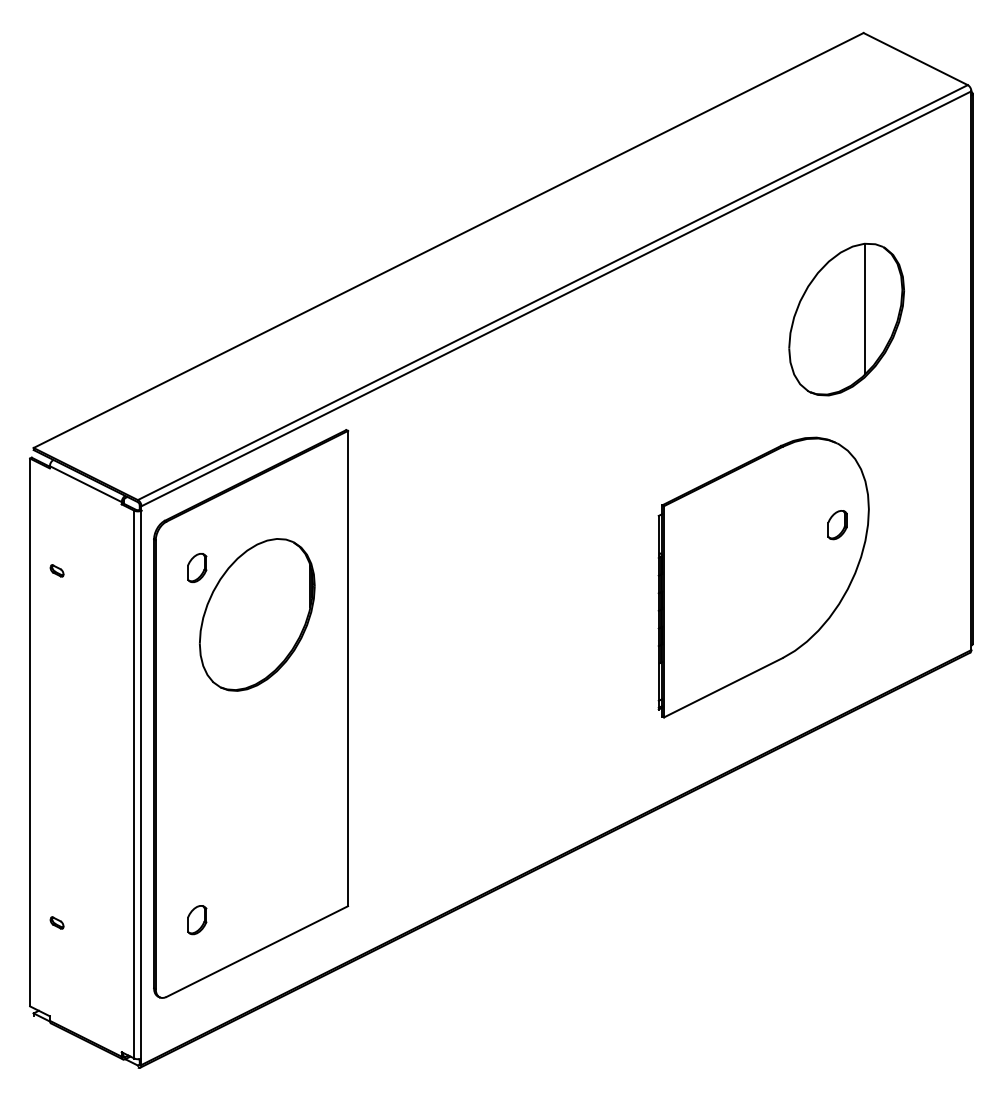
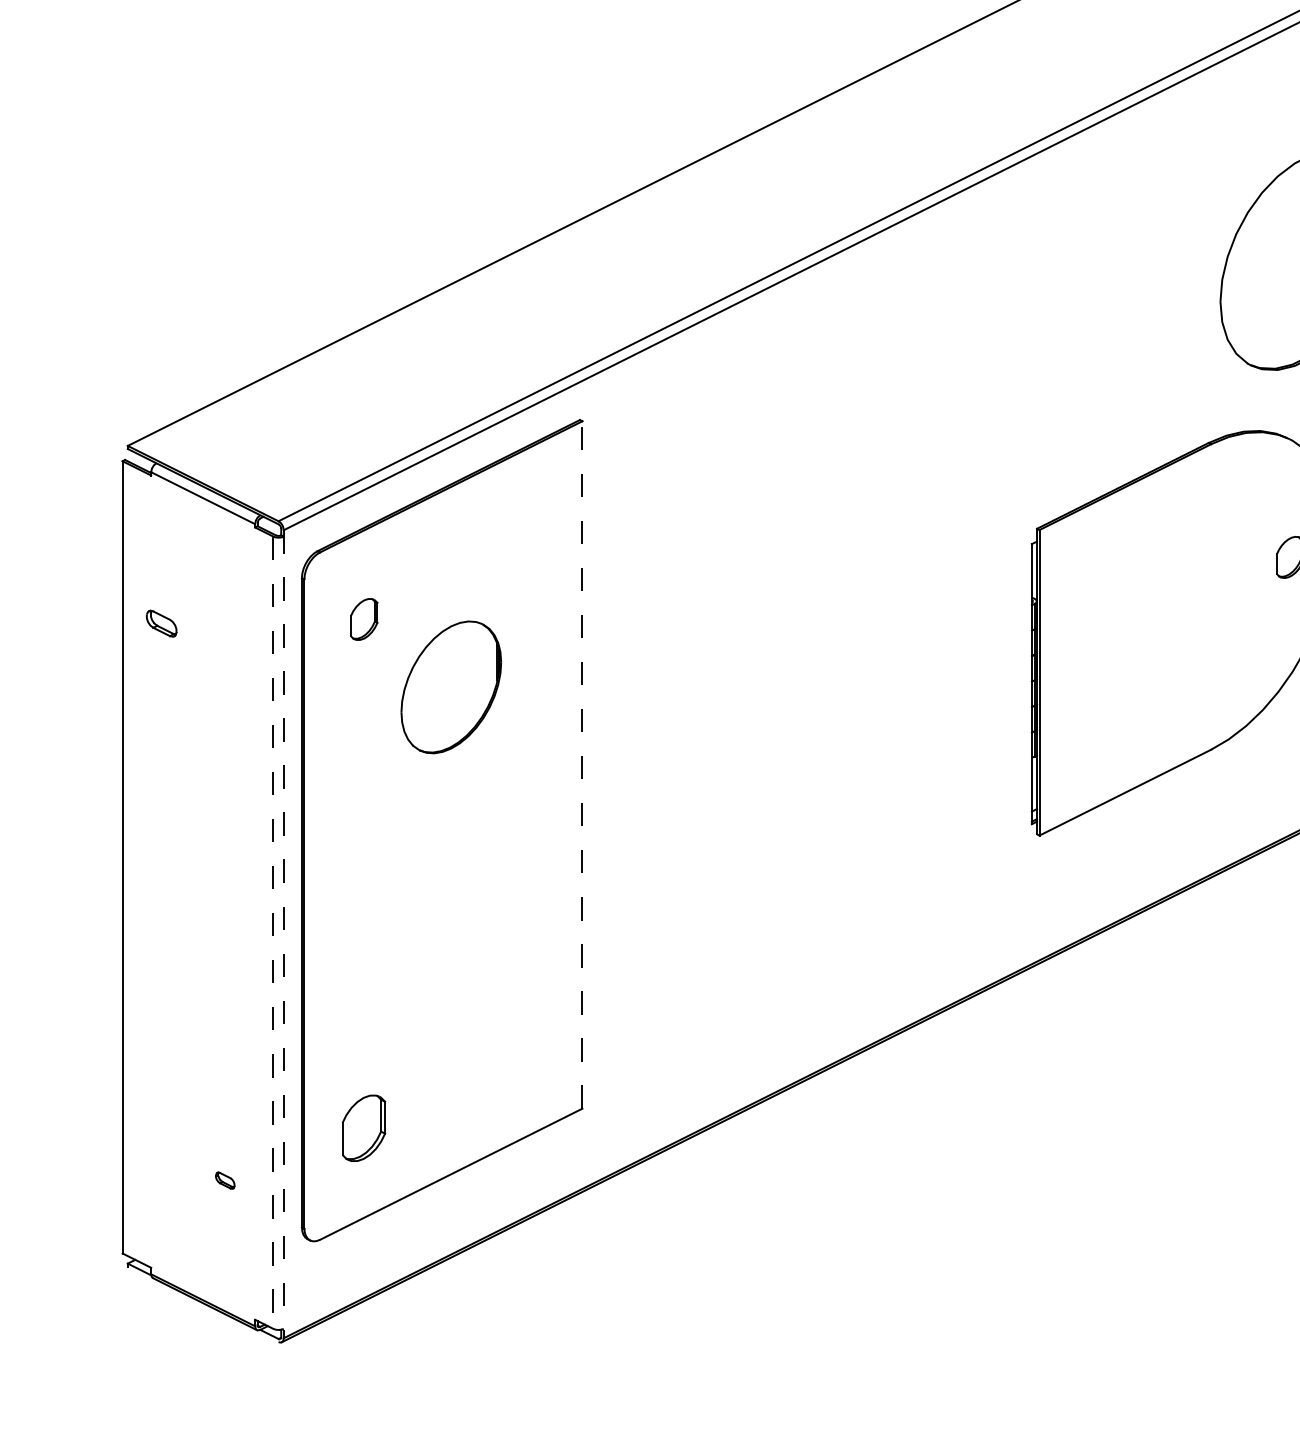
part: (56, 570) -> (160, 623), size x1.6
part: (257, 614) -> (451, 686), size x0.6
line: (348, 668) -> (583, 764), solid -> dashed
line: (134, 784) -> (273, 932), solid -> dashed
line: (141, 786) -> (283, 935), solid -> dashed
part: (197, 920) -> (364, 1129), size x1.6
part: (56, 922) -> (224, 1179), moved

